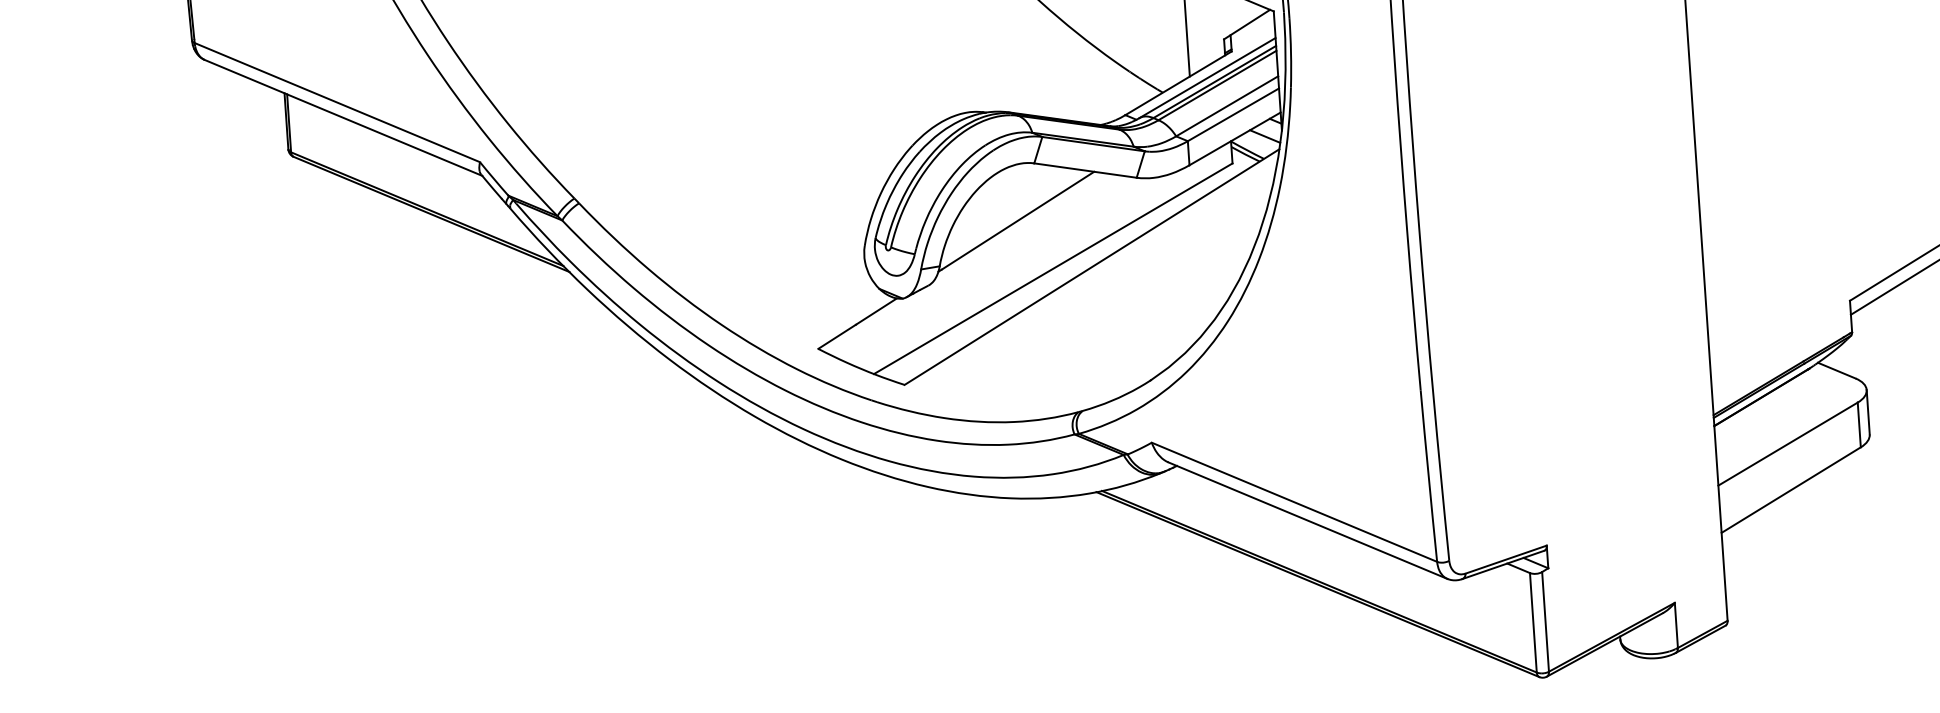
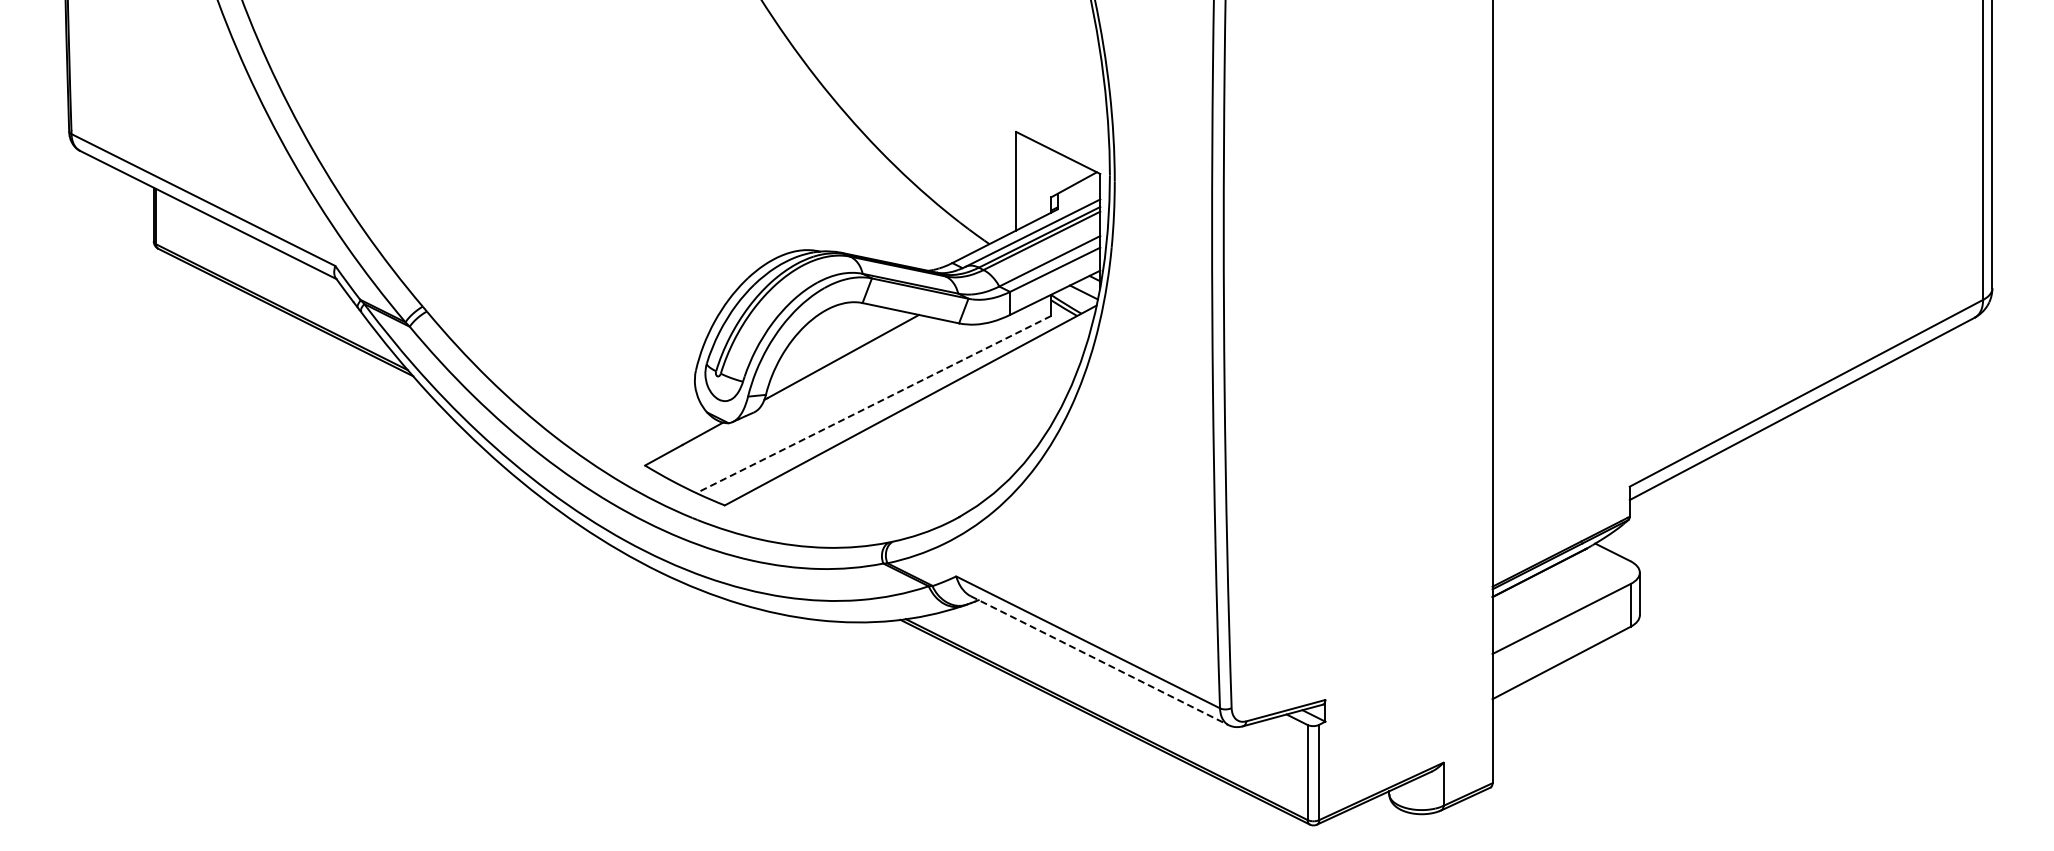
line: (1052, 268) -> (873, 404), solid -> dashed
line: (1308, 520) -> (1100, 660), solid -> dashed

